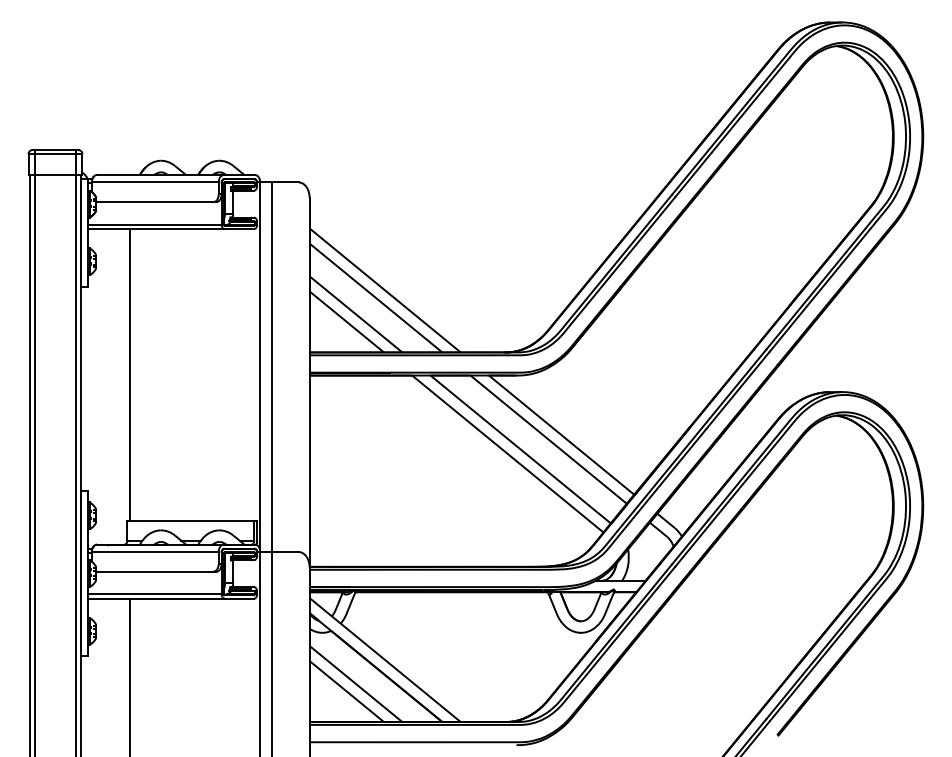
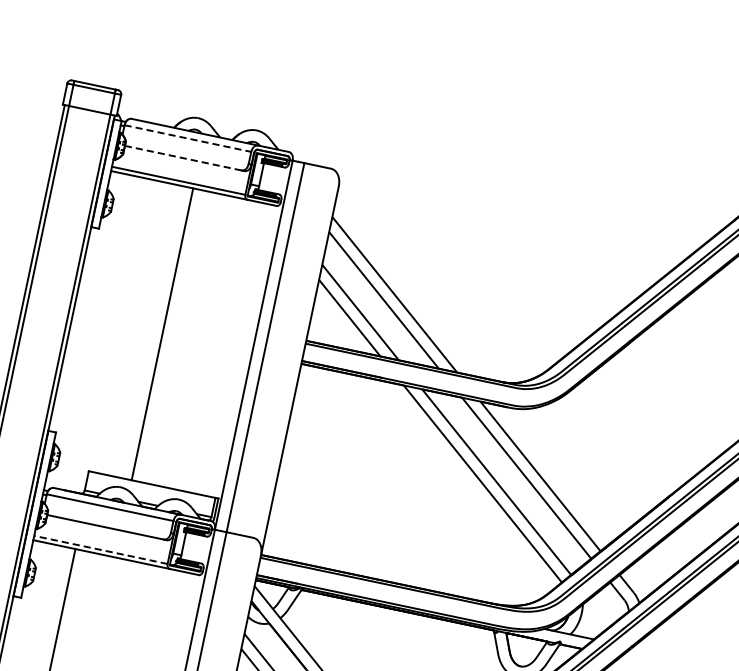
line: (155, 182) -> (188, 138), solid -> dashed
line: (155, 202) -> (183, 158), solid -> dashed
line: (130, 375) -> (162, 334), moved
line: (154, 594) -> (100, 549), solid -> dashed

